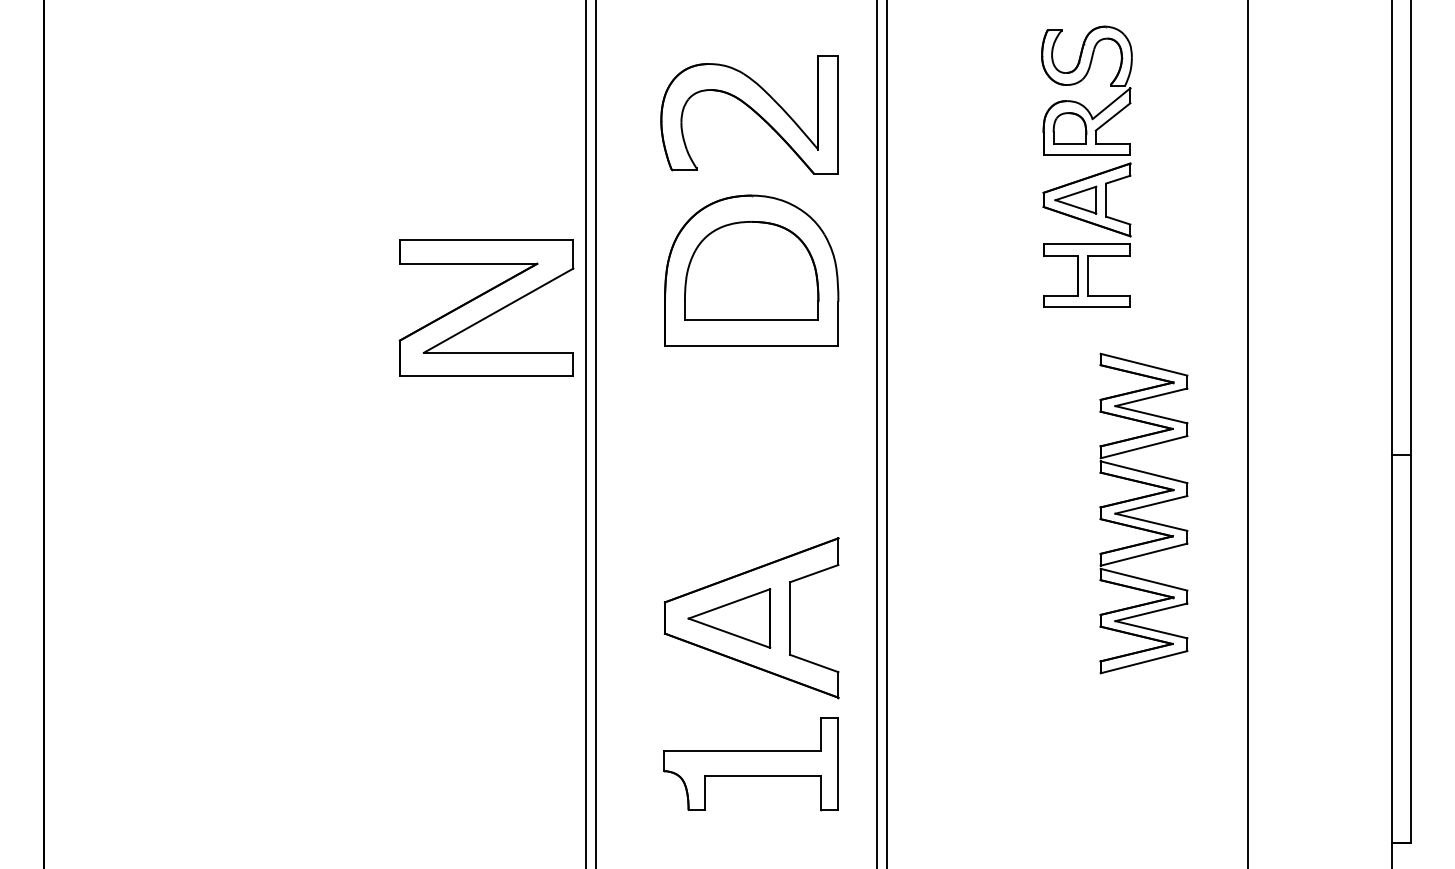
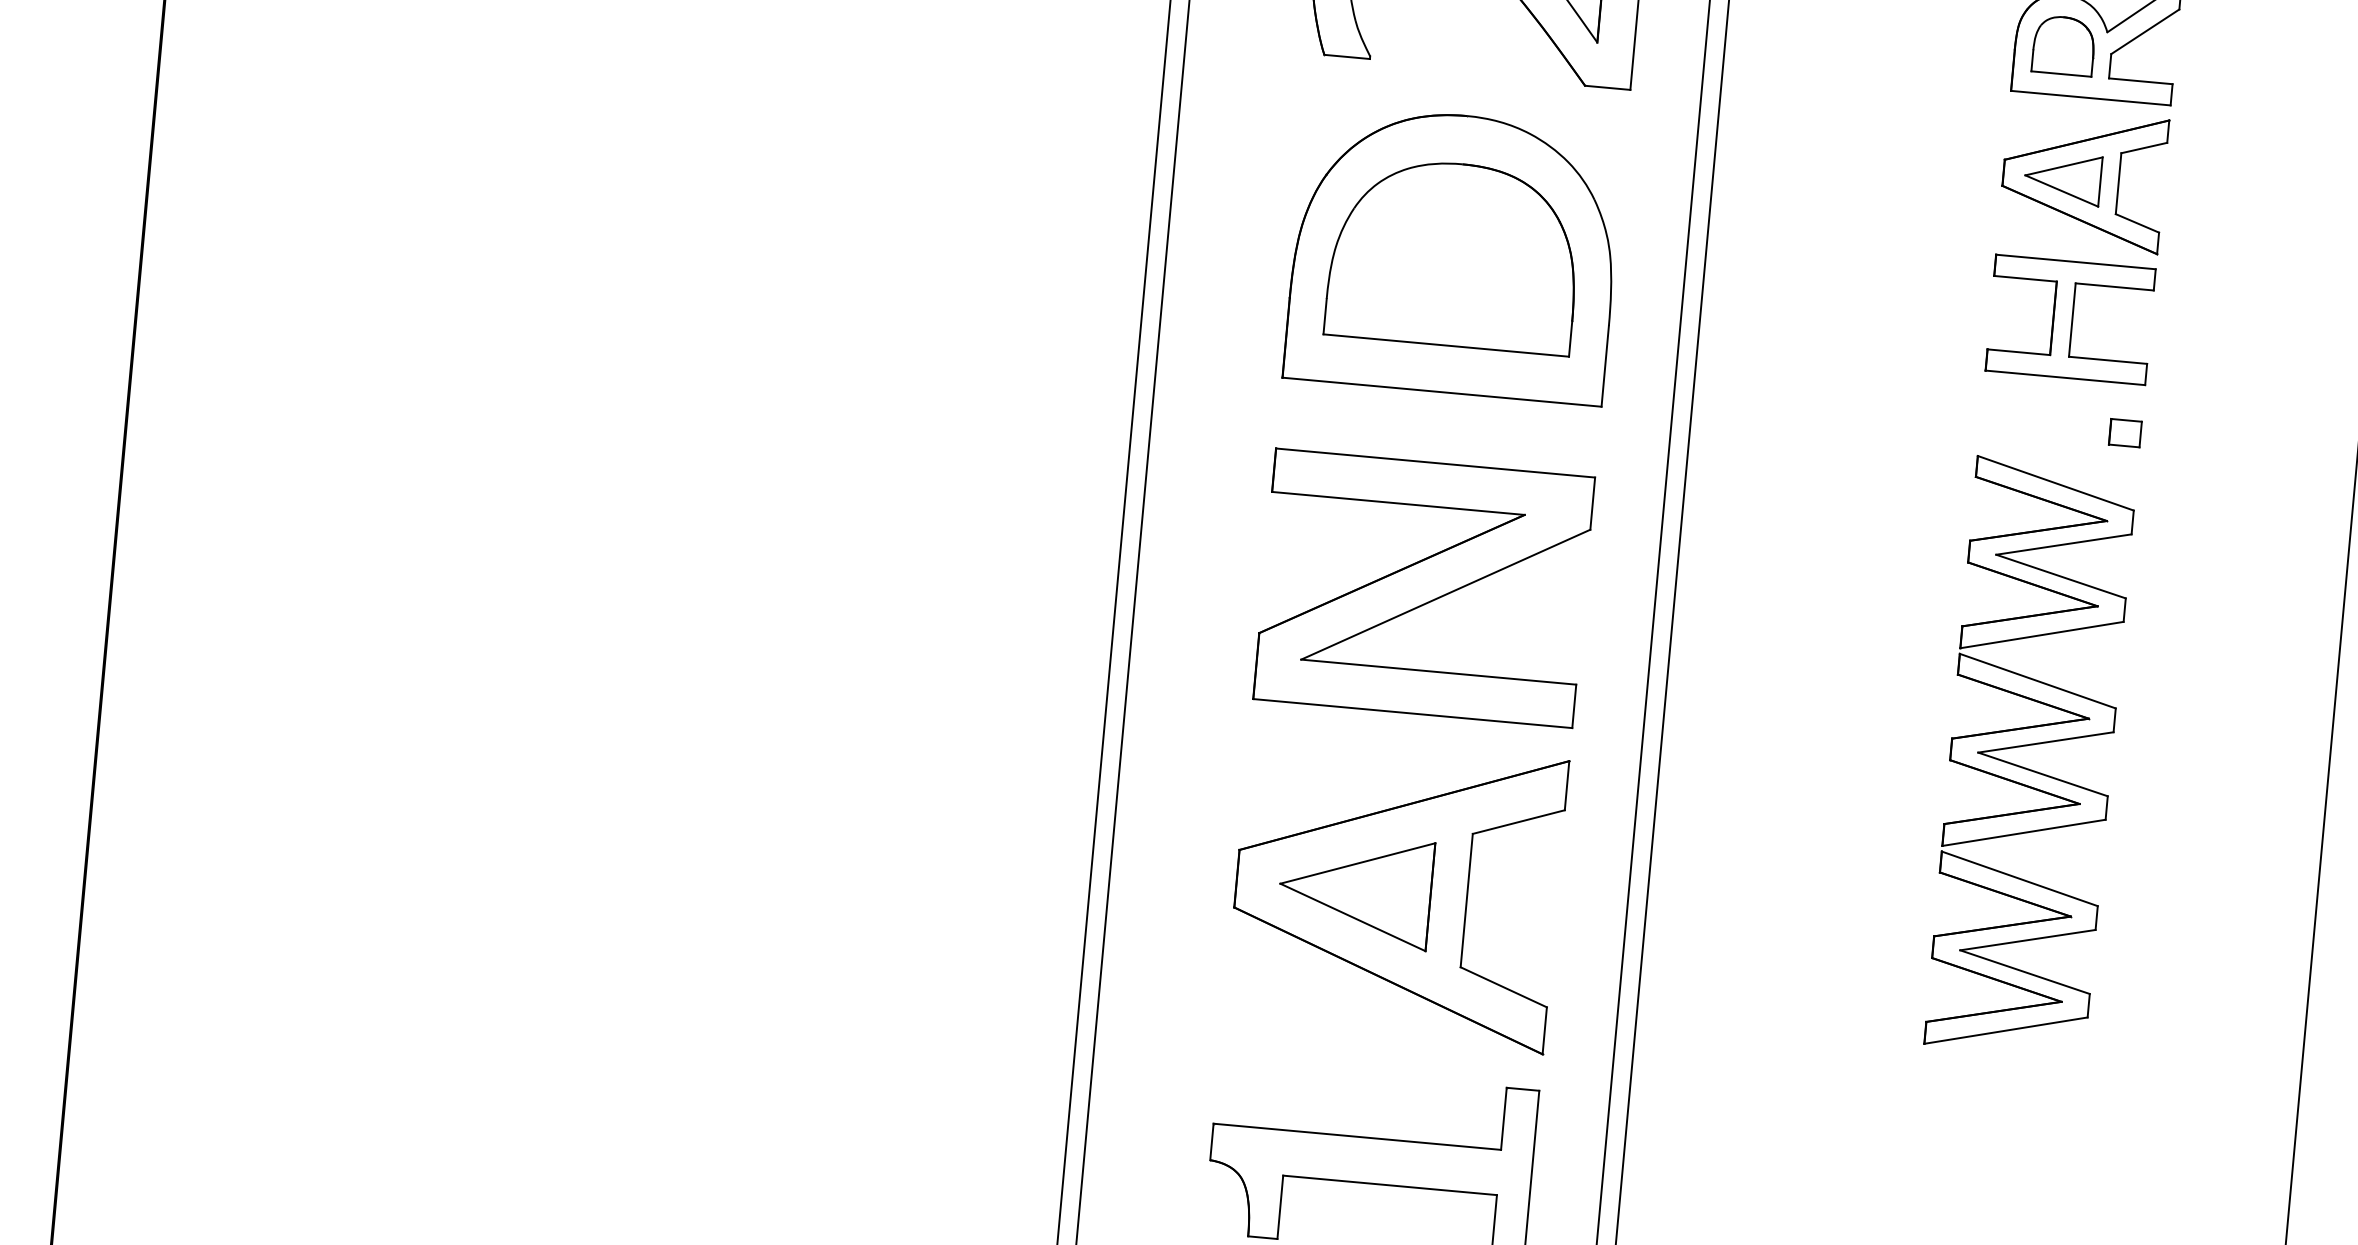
part: (486, 307) -> (1423, 586), moved
part: (1121, 333) -> (2124, 431), added
part: (1143, 513) -> (2029, 756), moved

